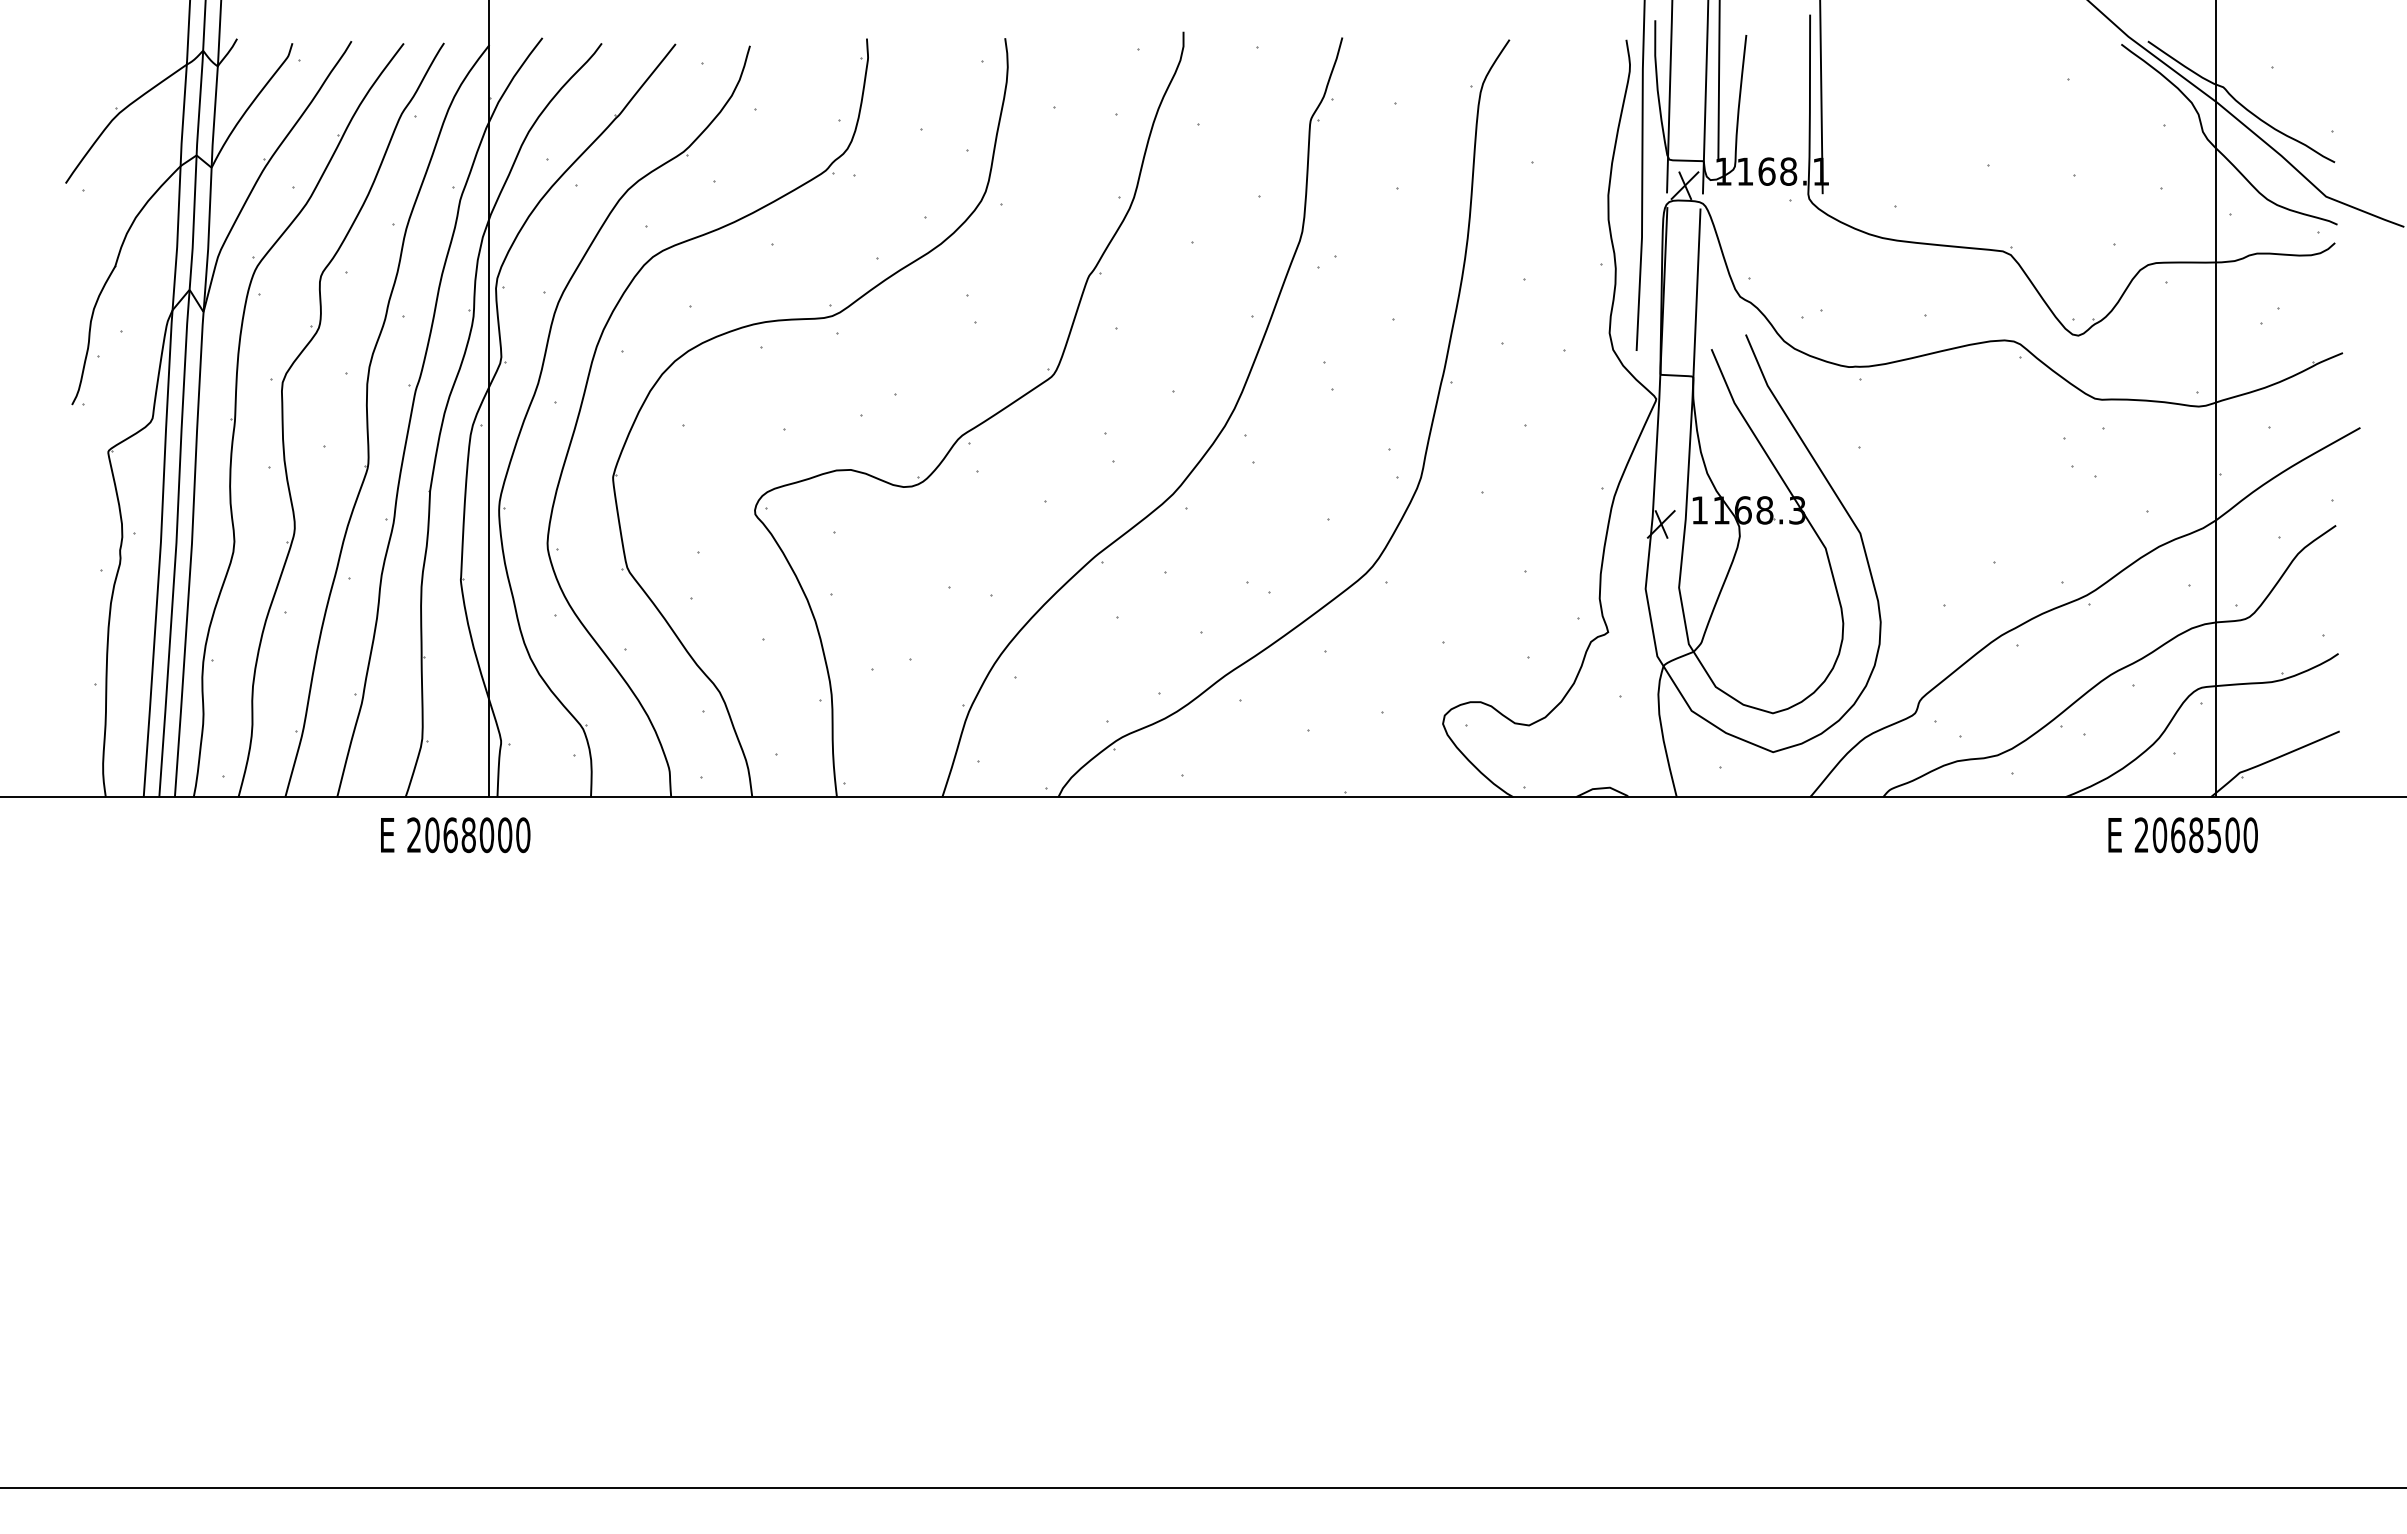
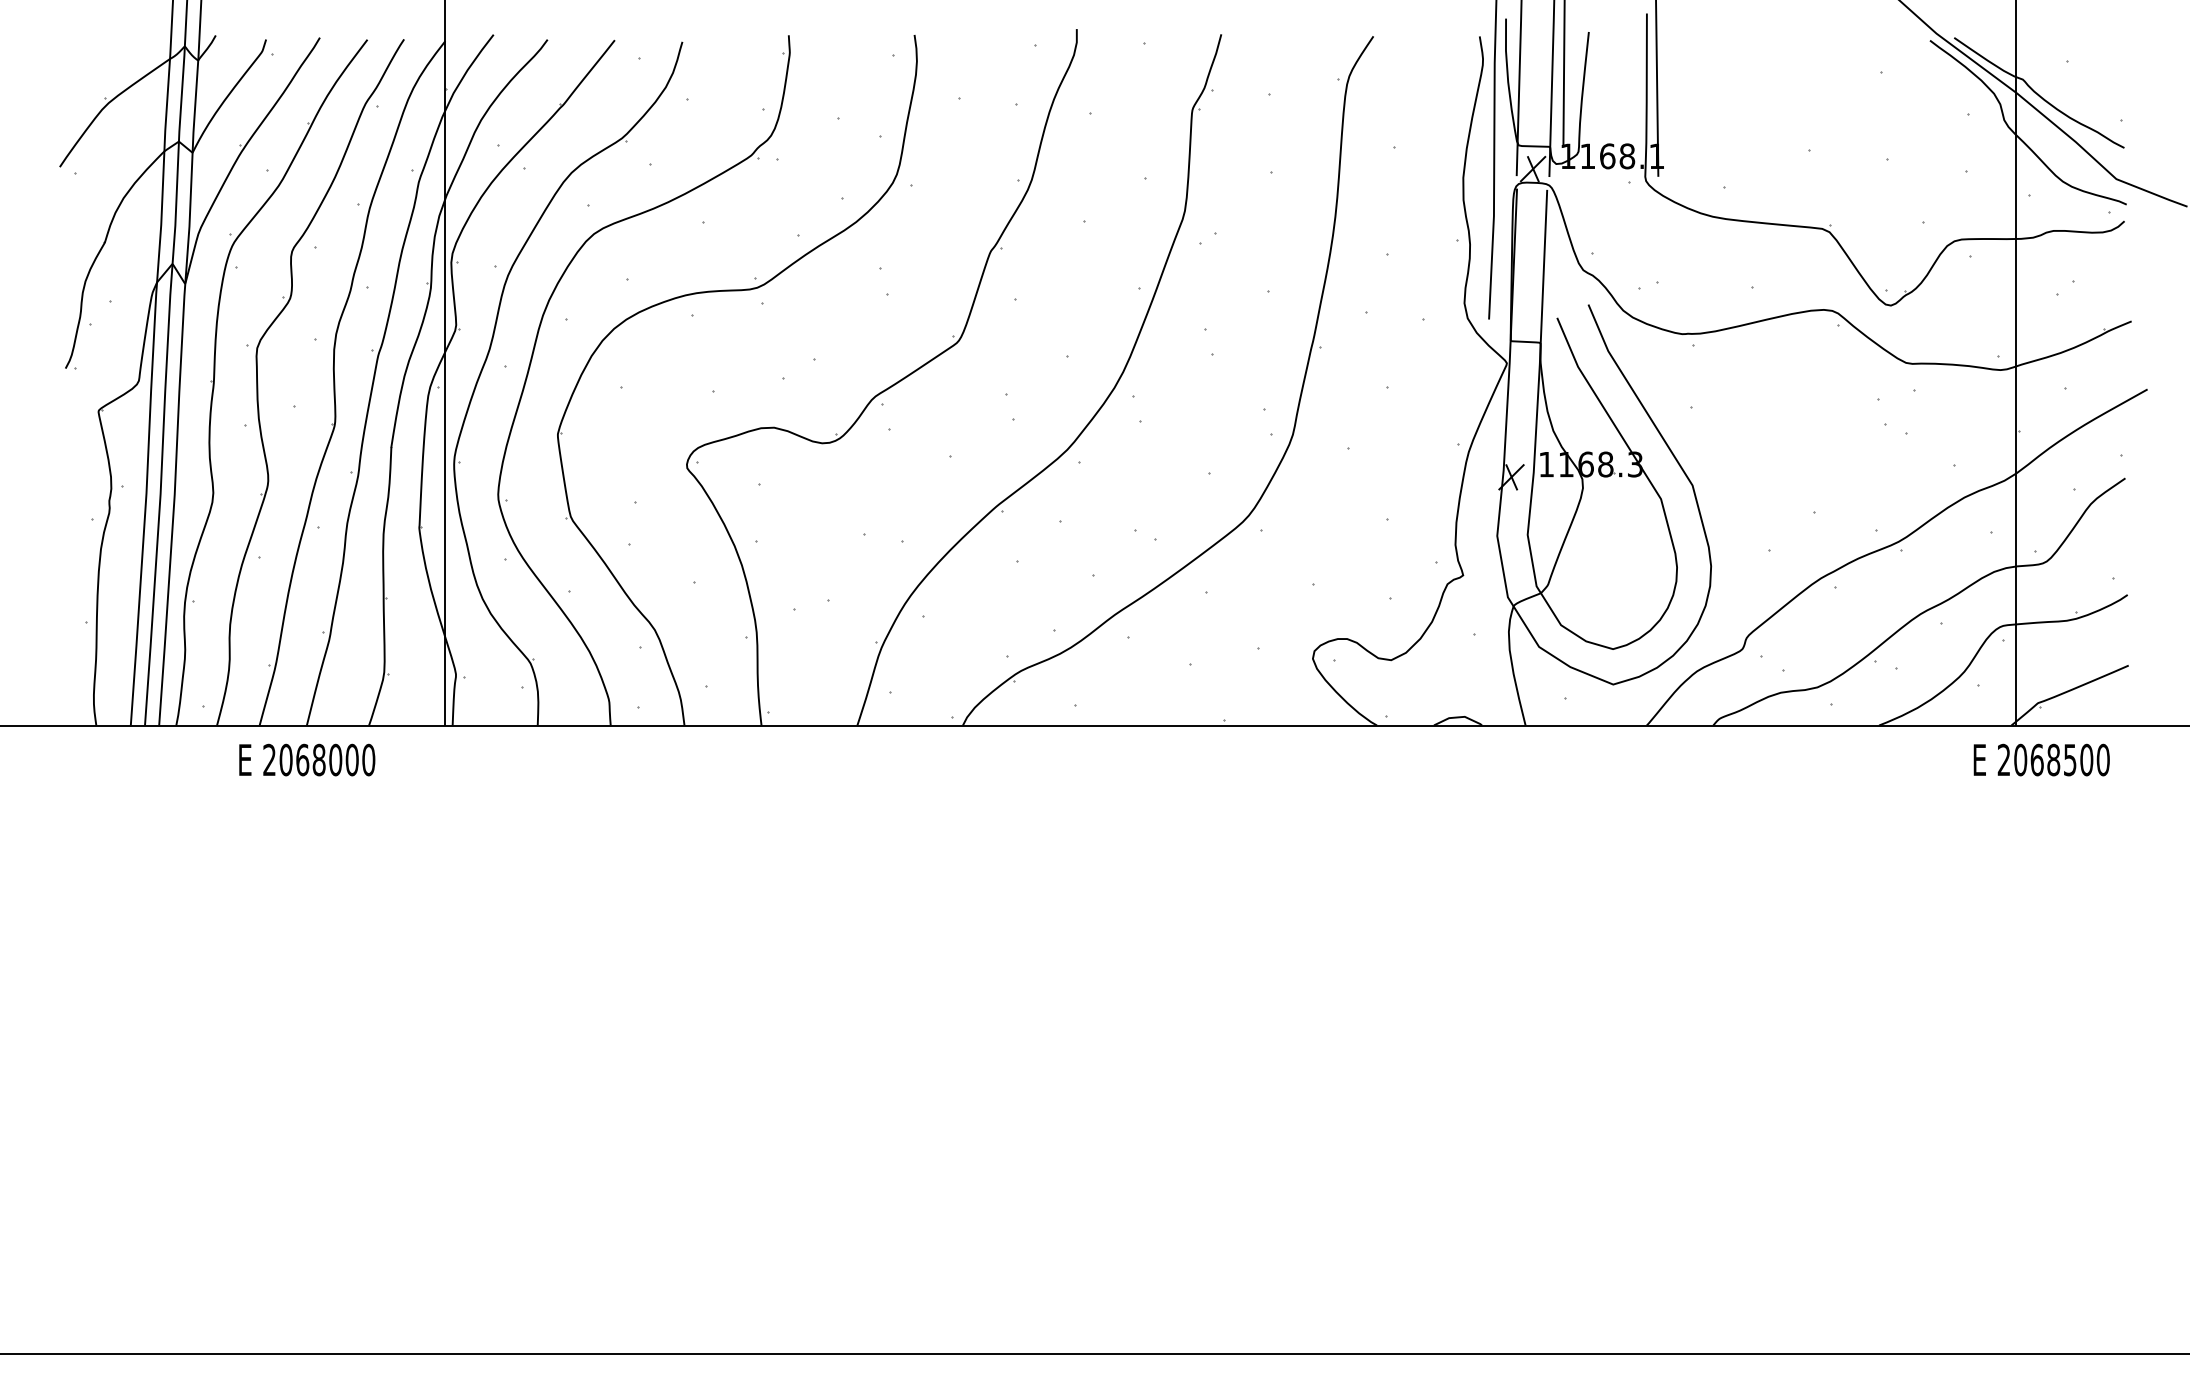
text: (455, 835) -> (307, 760), moved
text: (2182, 835) -> (2041, 760), moved

